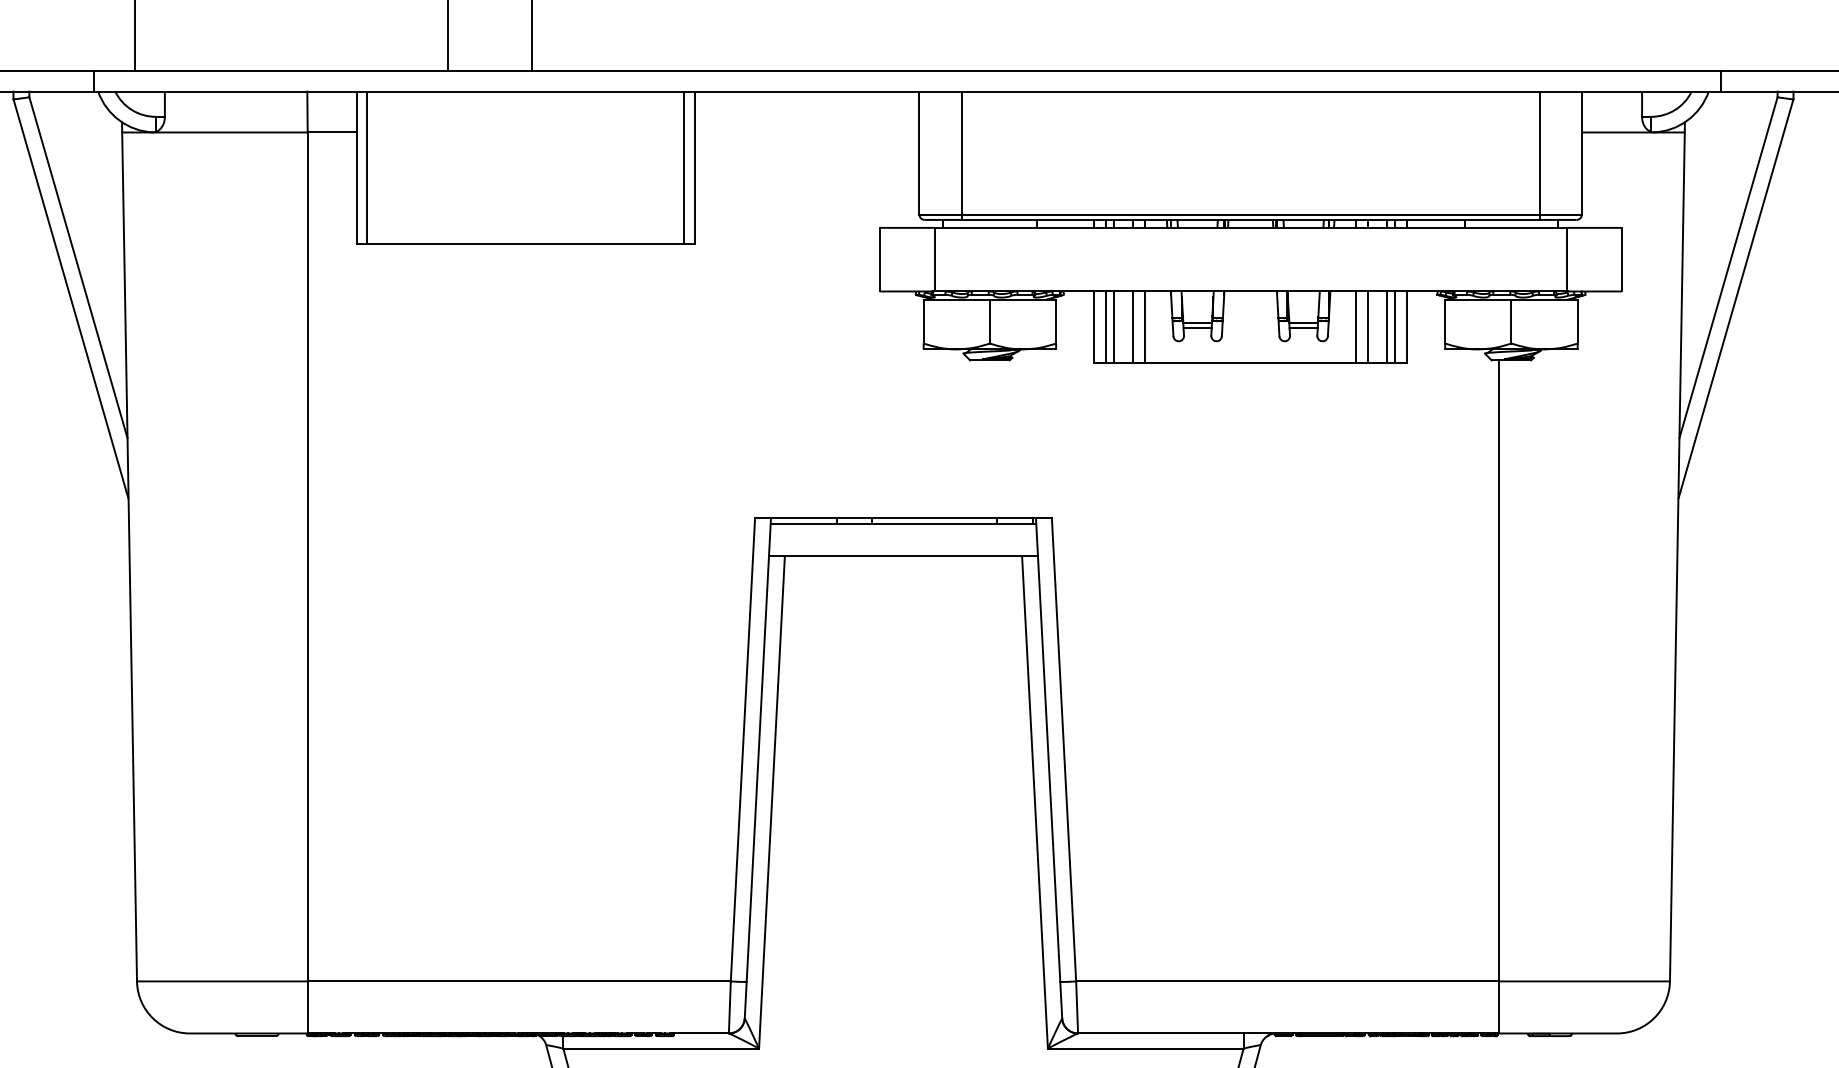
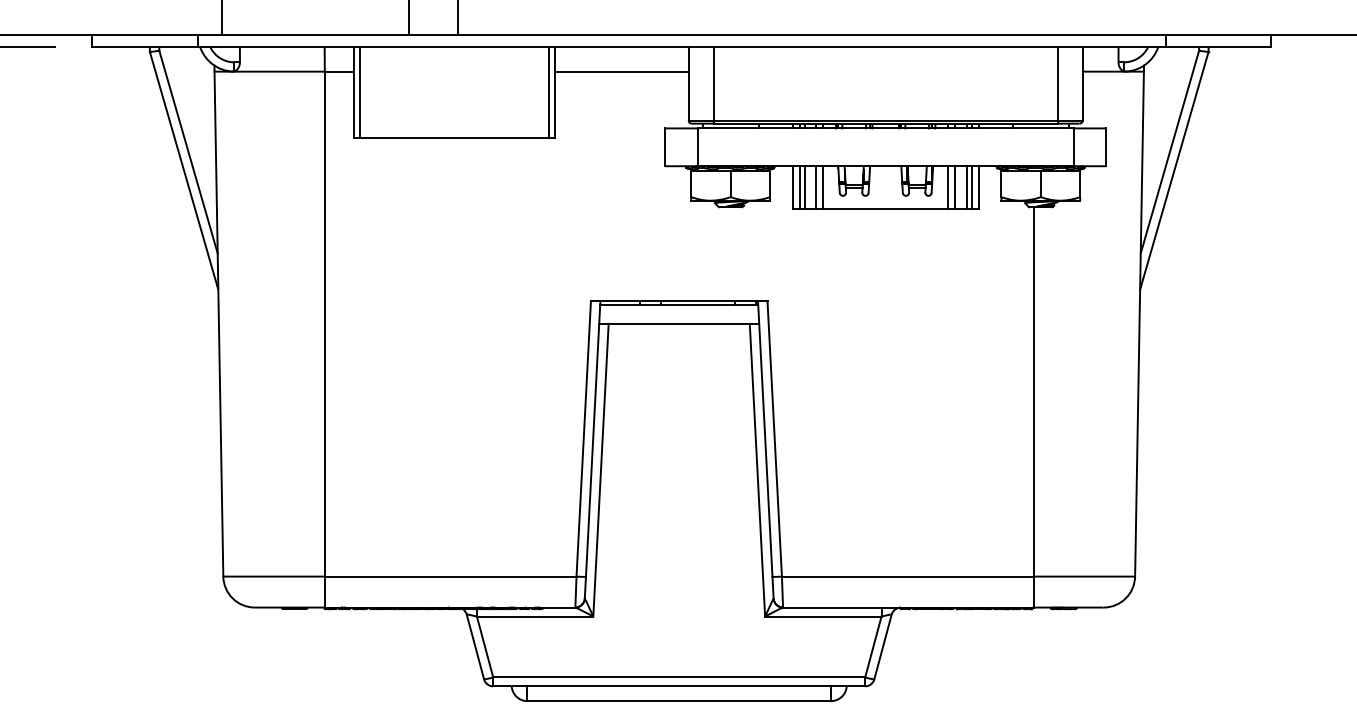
line: (806, 132) -> (621, 71), added

